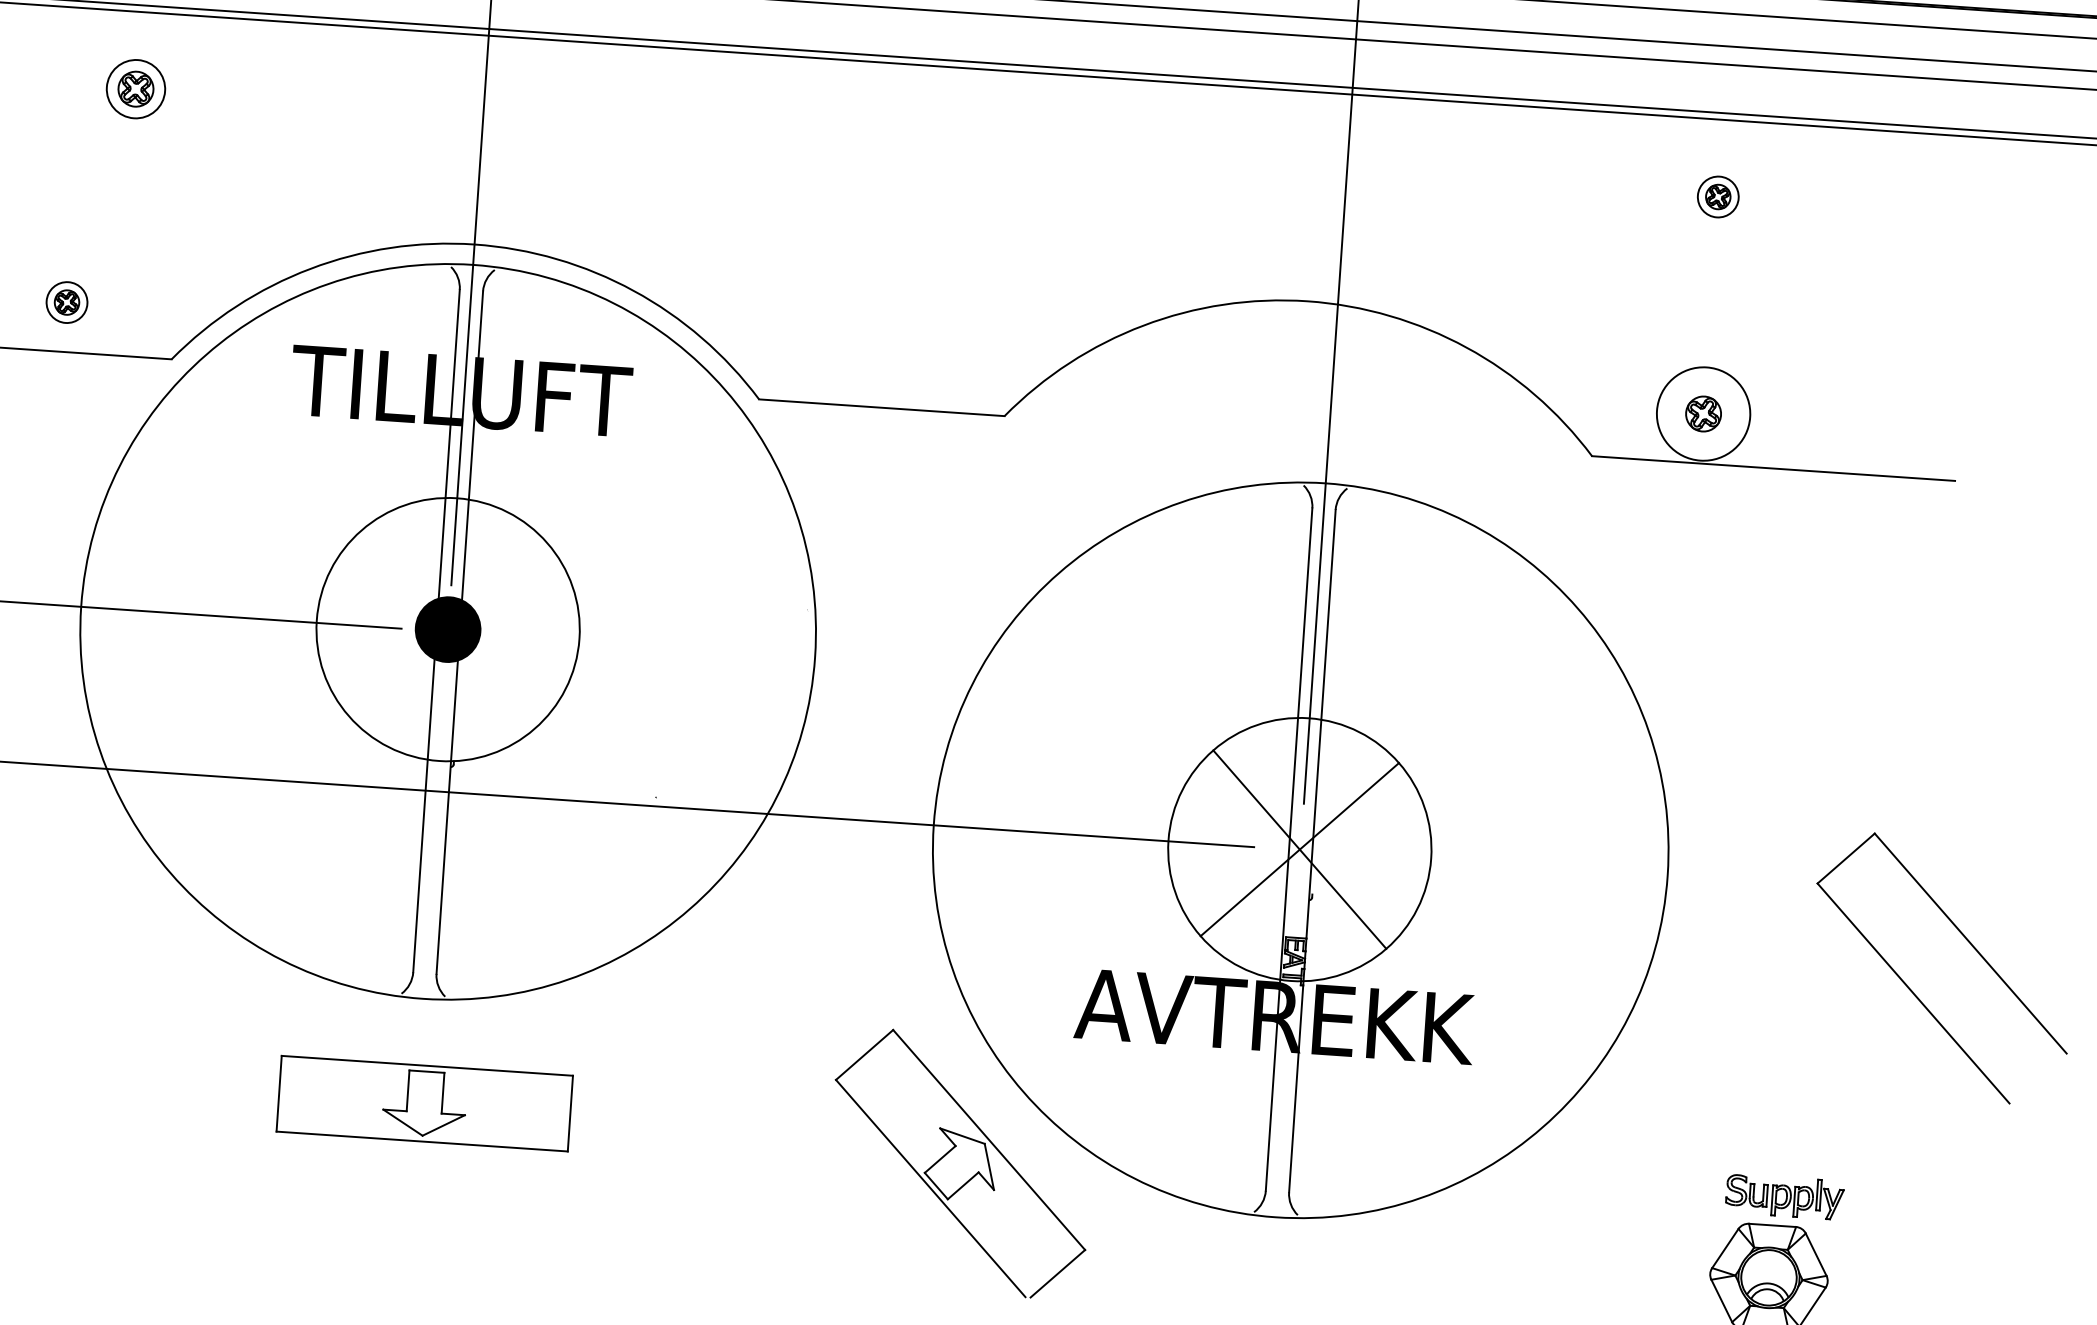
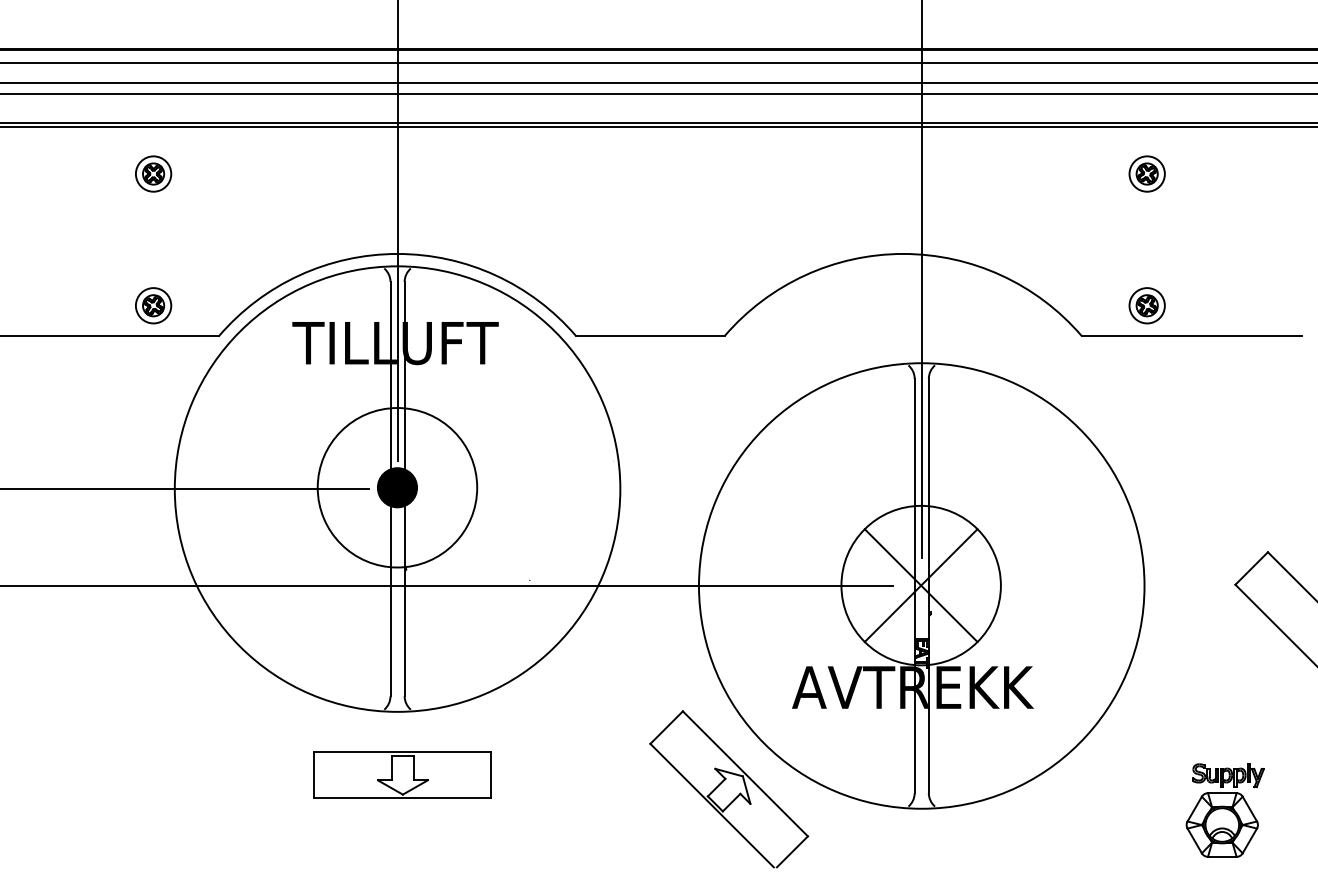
part: (135, 88) -> (153, 173), moved
part: (1717, 196) -> (1146, 173), size x1.43
part: (66, 301) -> (153, 305), size x1.43
circle: (1702, 413) -> (1146, 305), size x0.62

